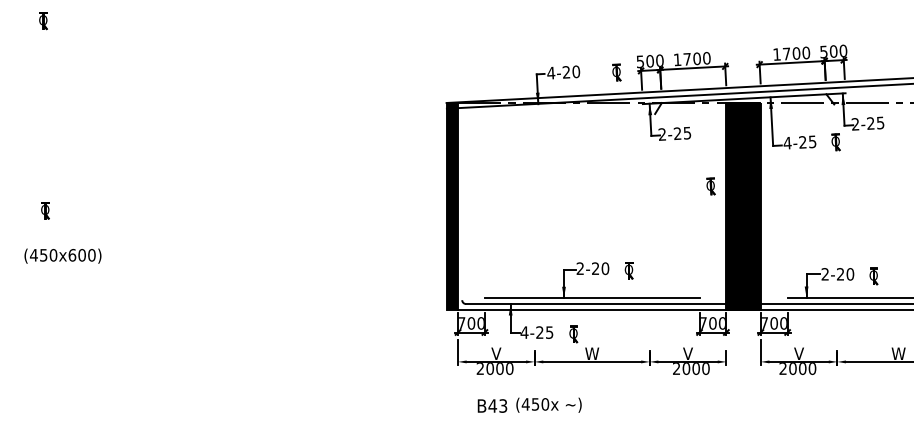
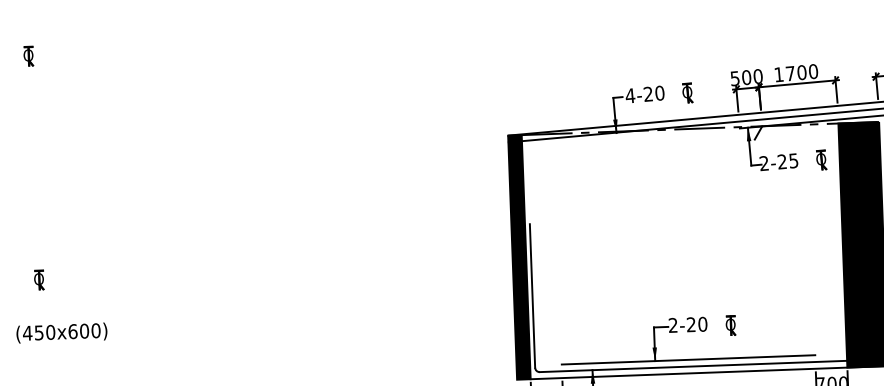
part: (616, 72) -> (687, 93), moved
part: (710, 186) -> (821, 160), moved
line: (462, 239) -> (532, 296), added

